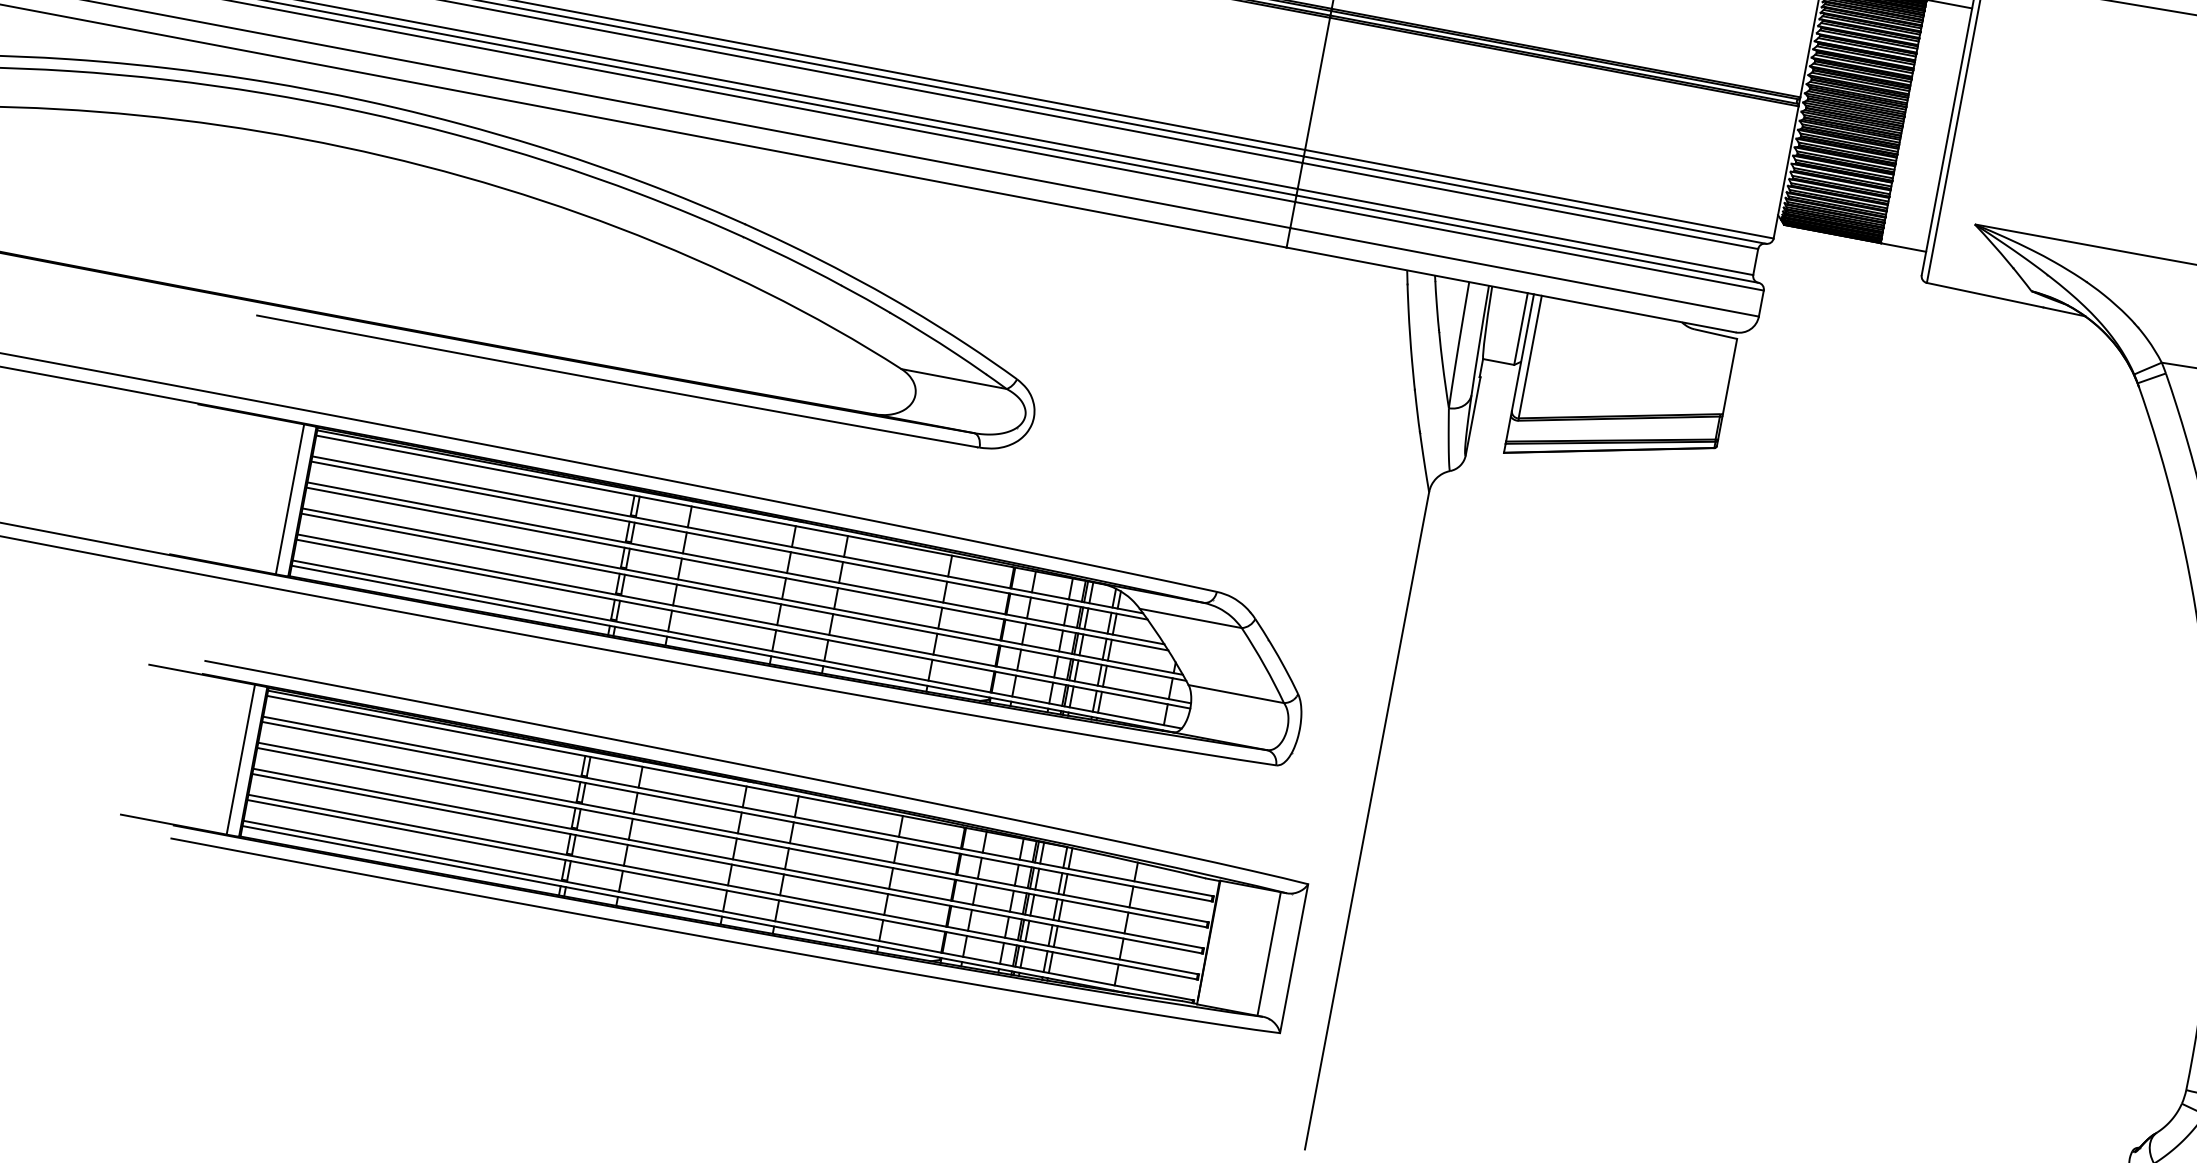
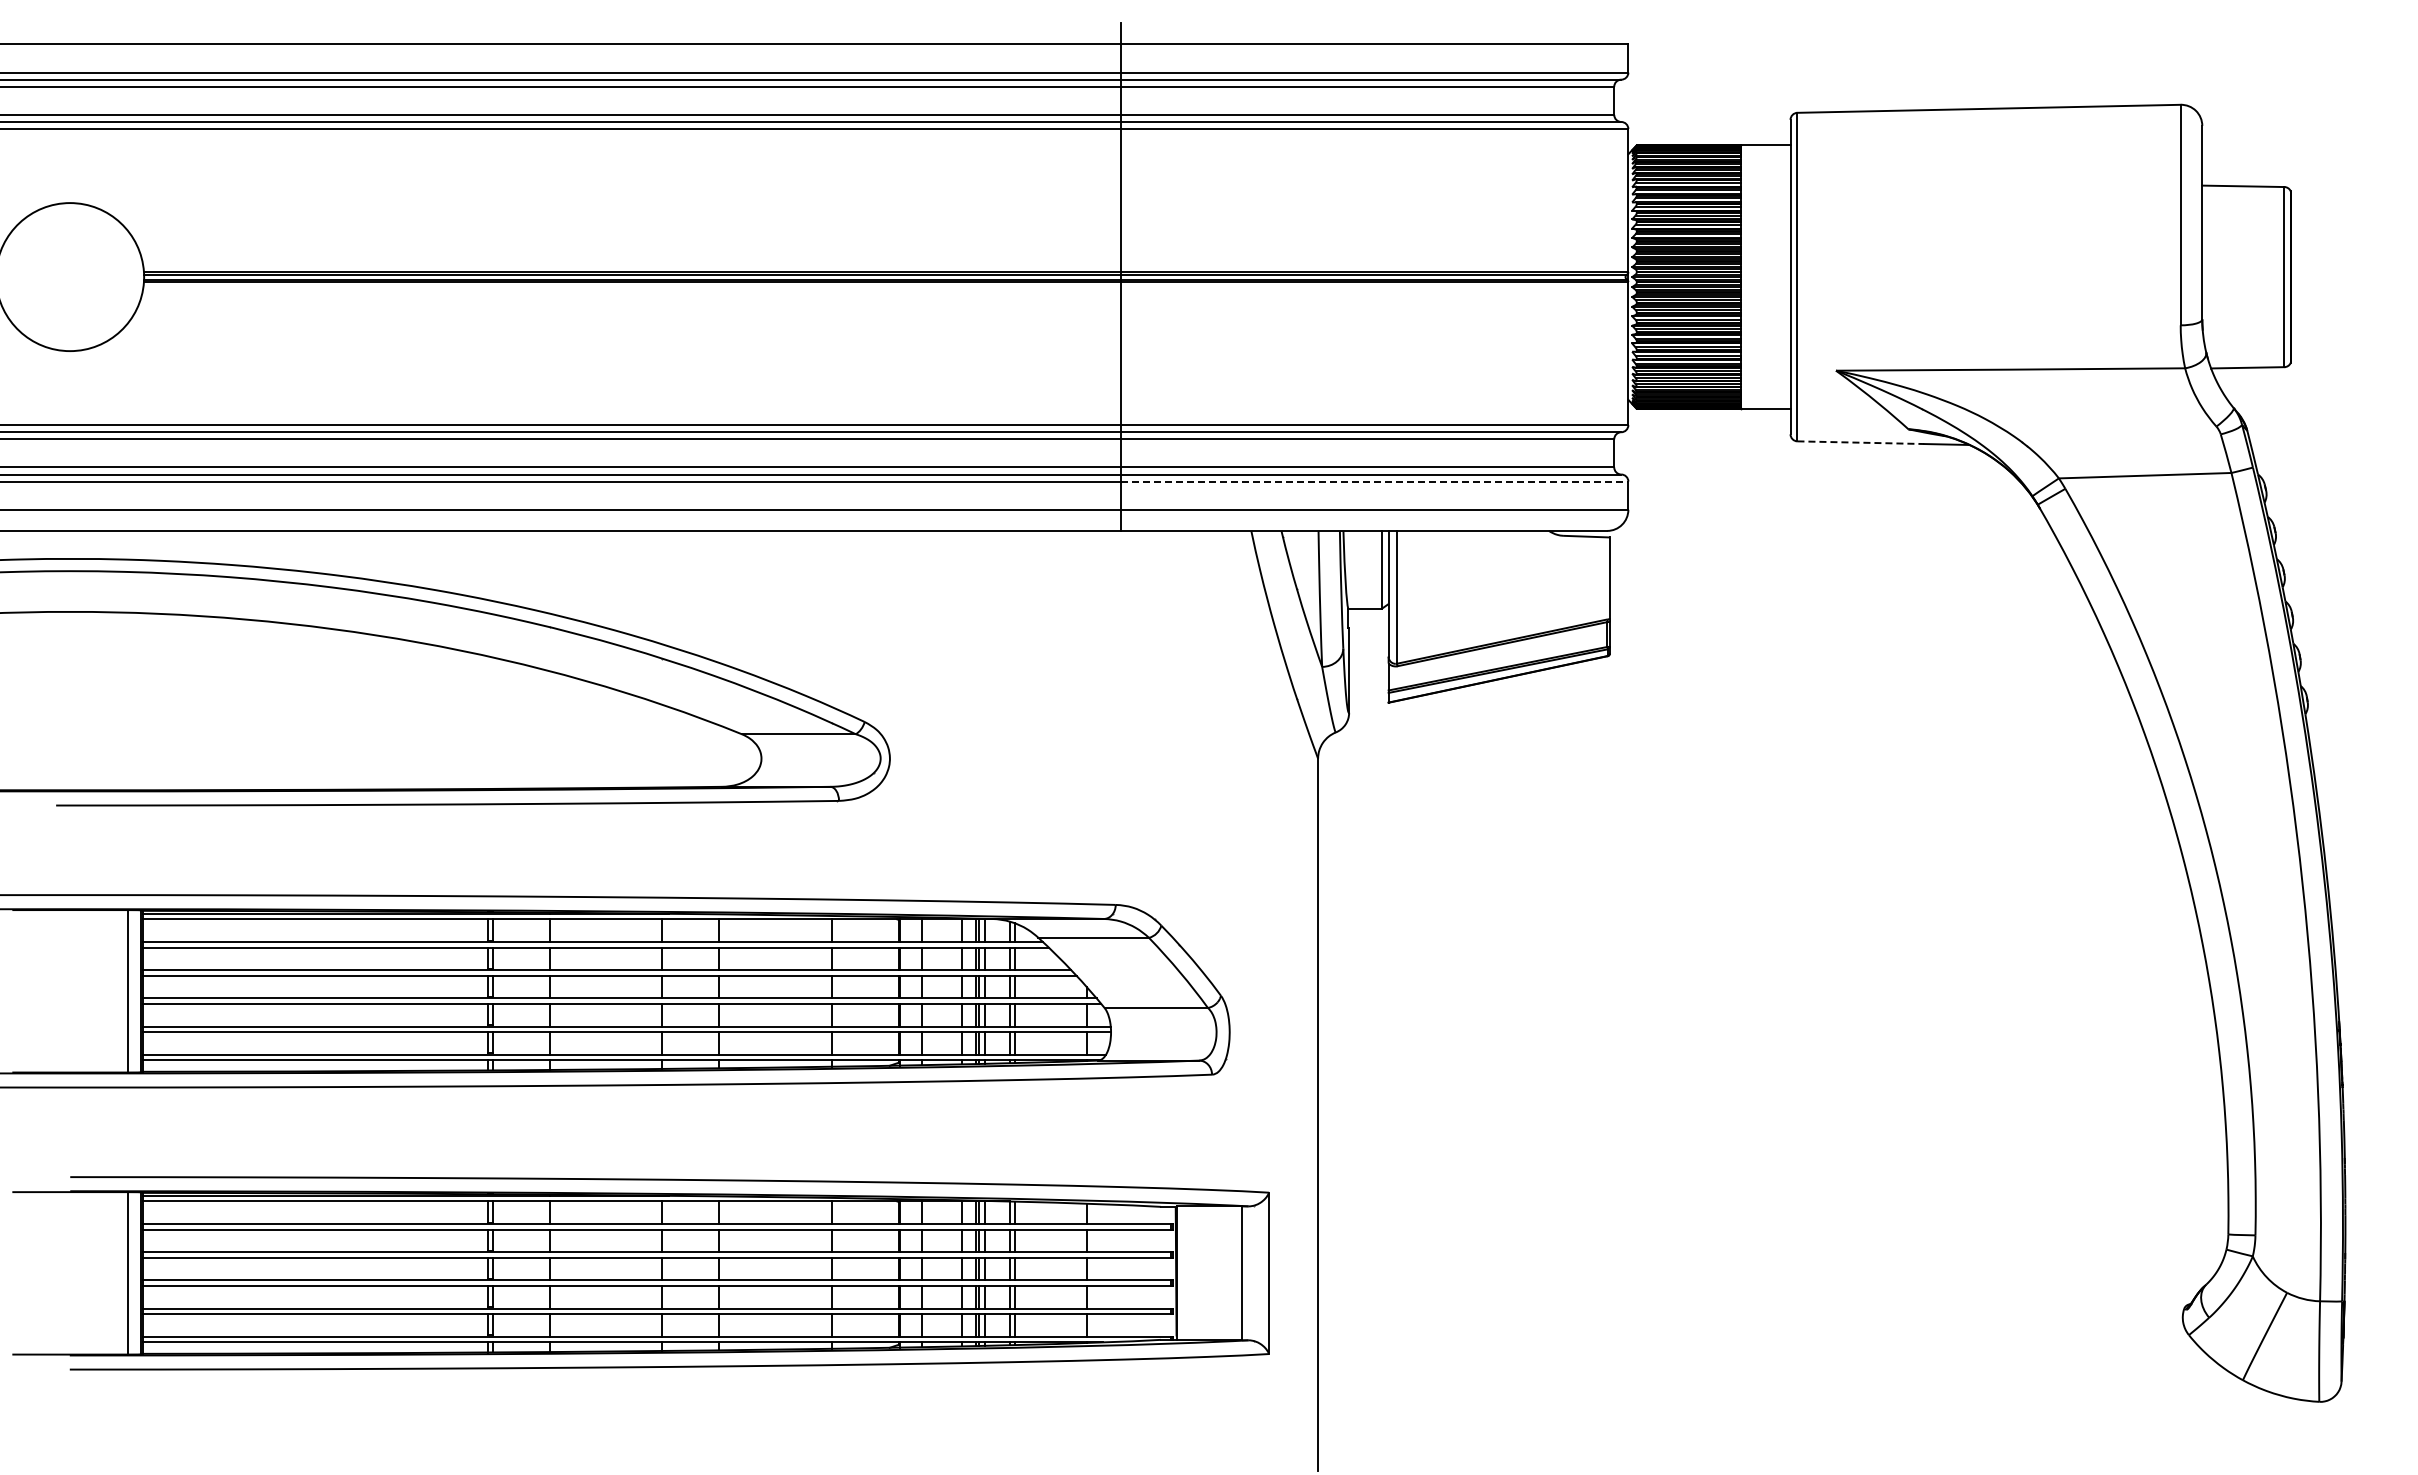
line: (1529, 246) -> (1374, 481), solid -> dashed
line: (1985, 295) -> (1861, 442), solid -> dashed

